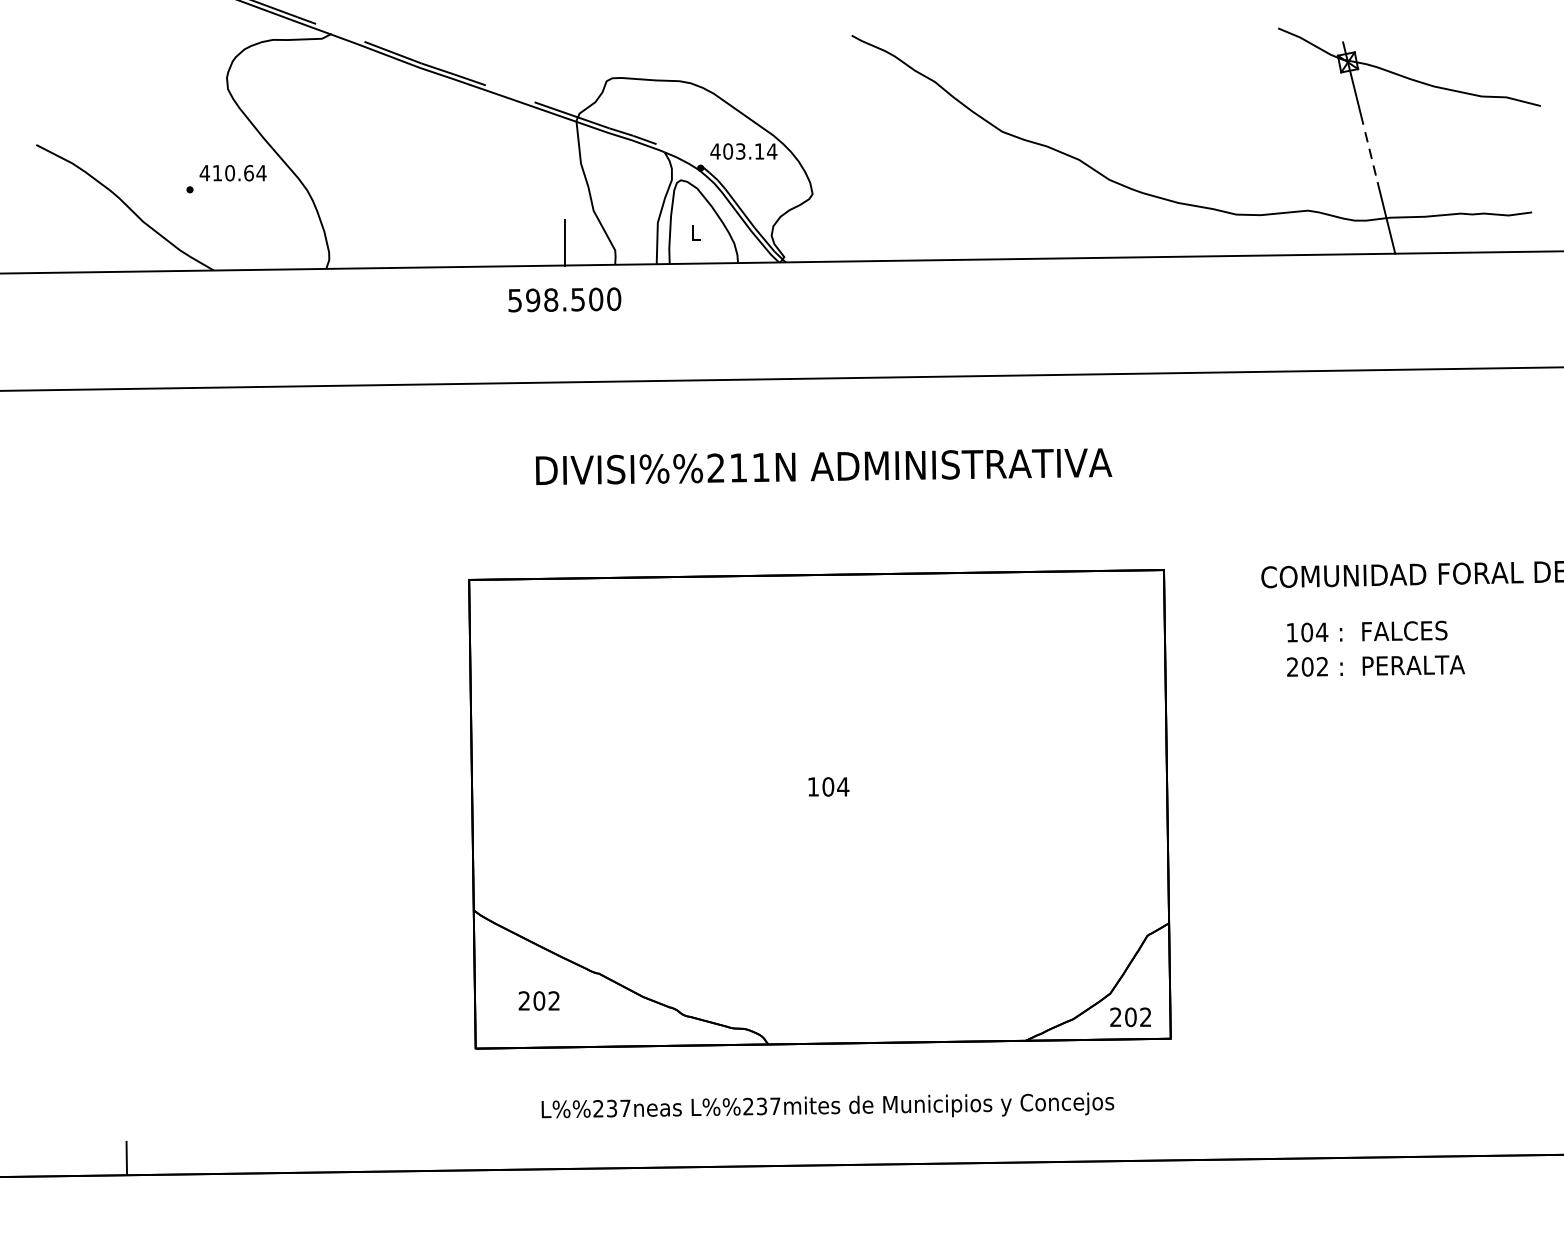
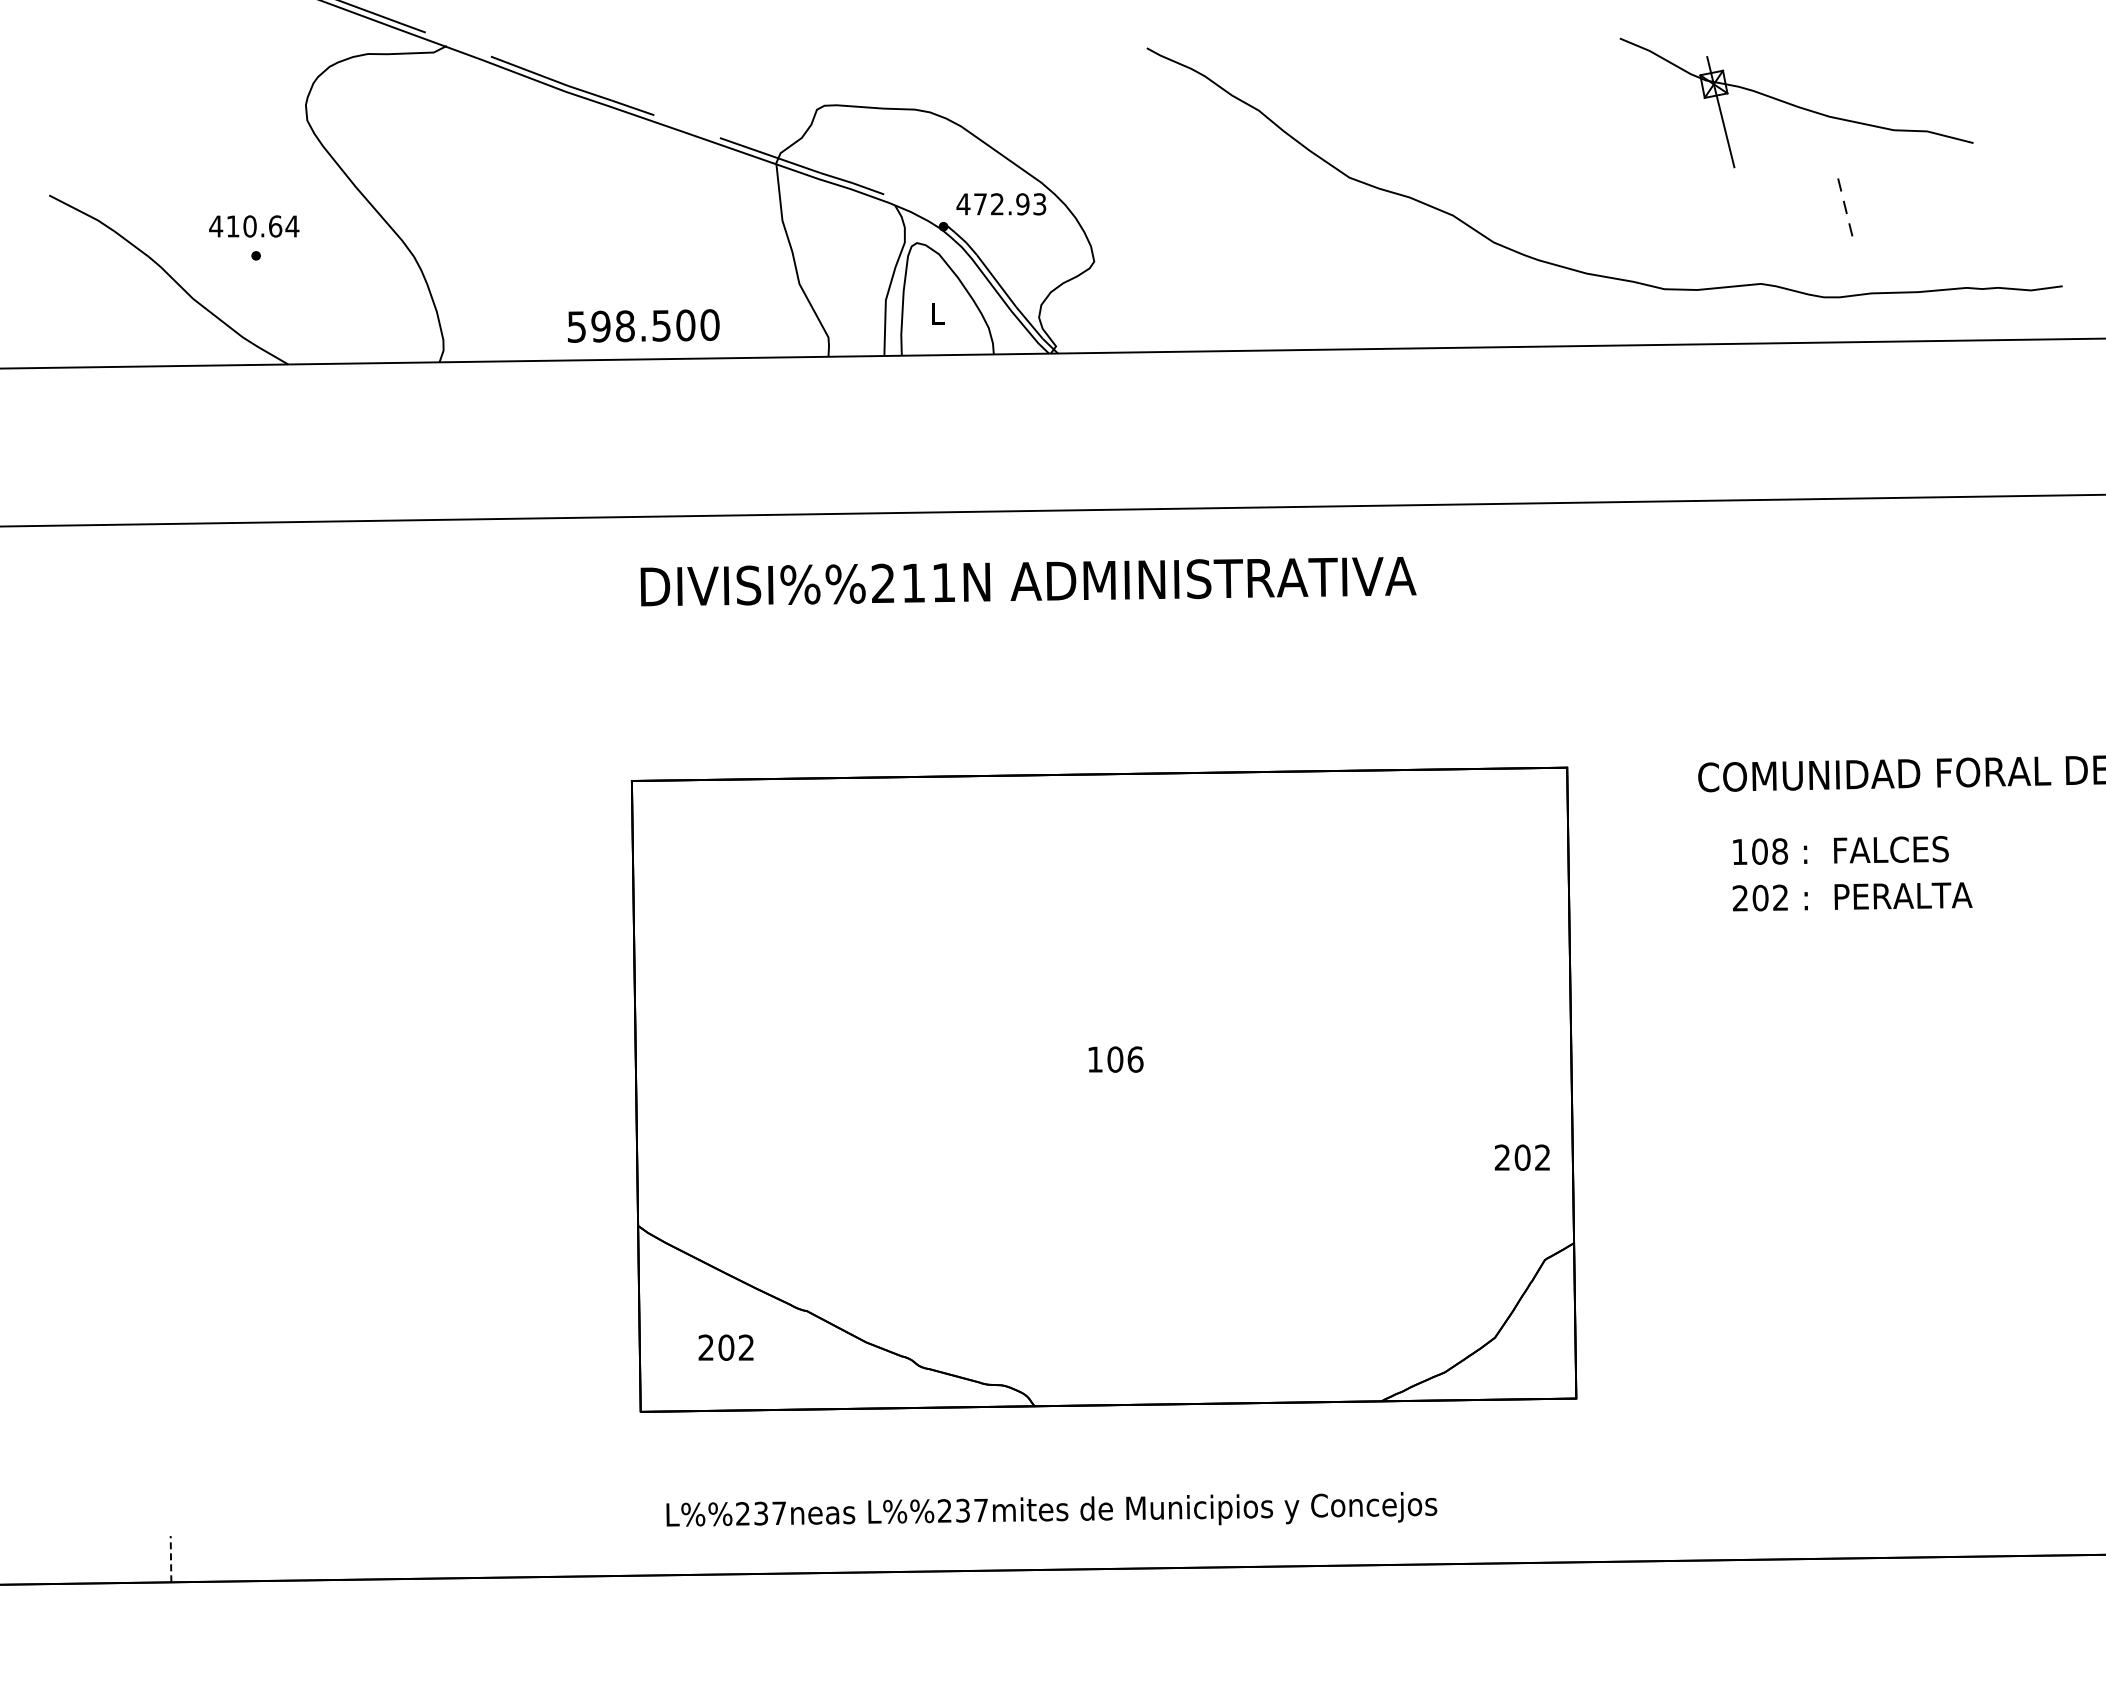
part: (1409, 75) -> (1796, 102), moved
text: (749, 151) -> (1009, 204), 403.14 -> 472.93
text: (233, 173) -> (254, 226), moved
line: (1386, 217) -> (1866, 293), removed
line: (564, 242) -> (760, 326), removed
text: (564, 299) -> (643, 325), moved
text: (823, 466) -> (1028, 581), moved
text: (1321, 632) -> (1779, 851), 104 -> 108
text: (843, 786) -> (1135, 1059), 104 -> 106
text: (1130, 1017) -> (1521, 1157), moved
text: (827, 1105) -> (1051, 1509), moved
line: (127, 1157) -> (171, 1558), solid -> dashed

